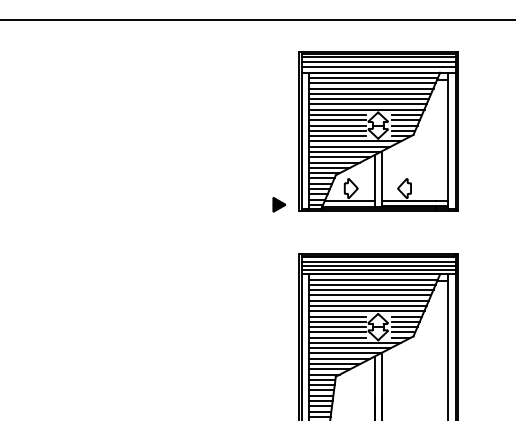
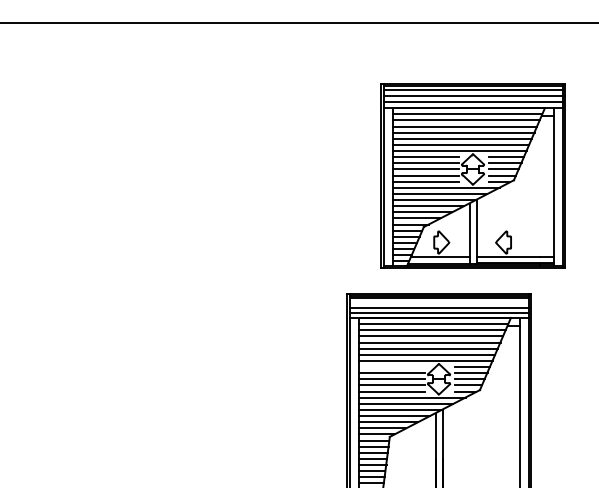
part: (377, 130) -> (472, 175), moved
part: (278, 204) -> (323, 237), removed
line: (378, 261) -> (439, 303), removed
line: (337, 316) -> (391, 367), removed

